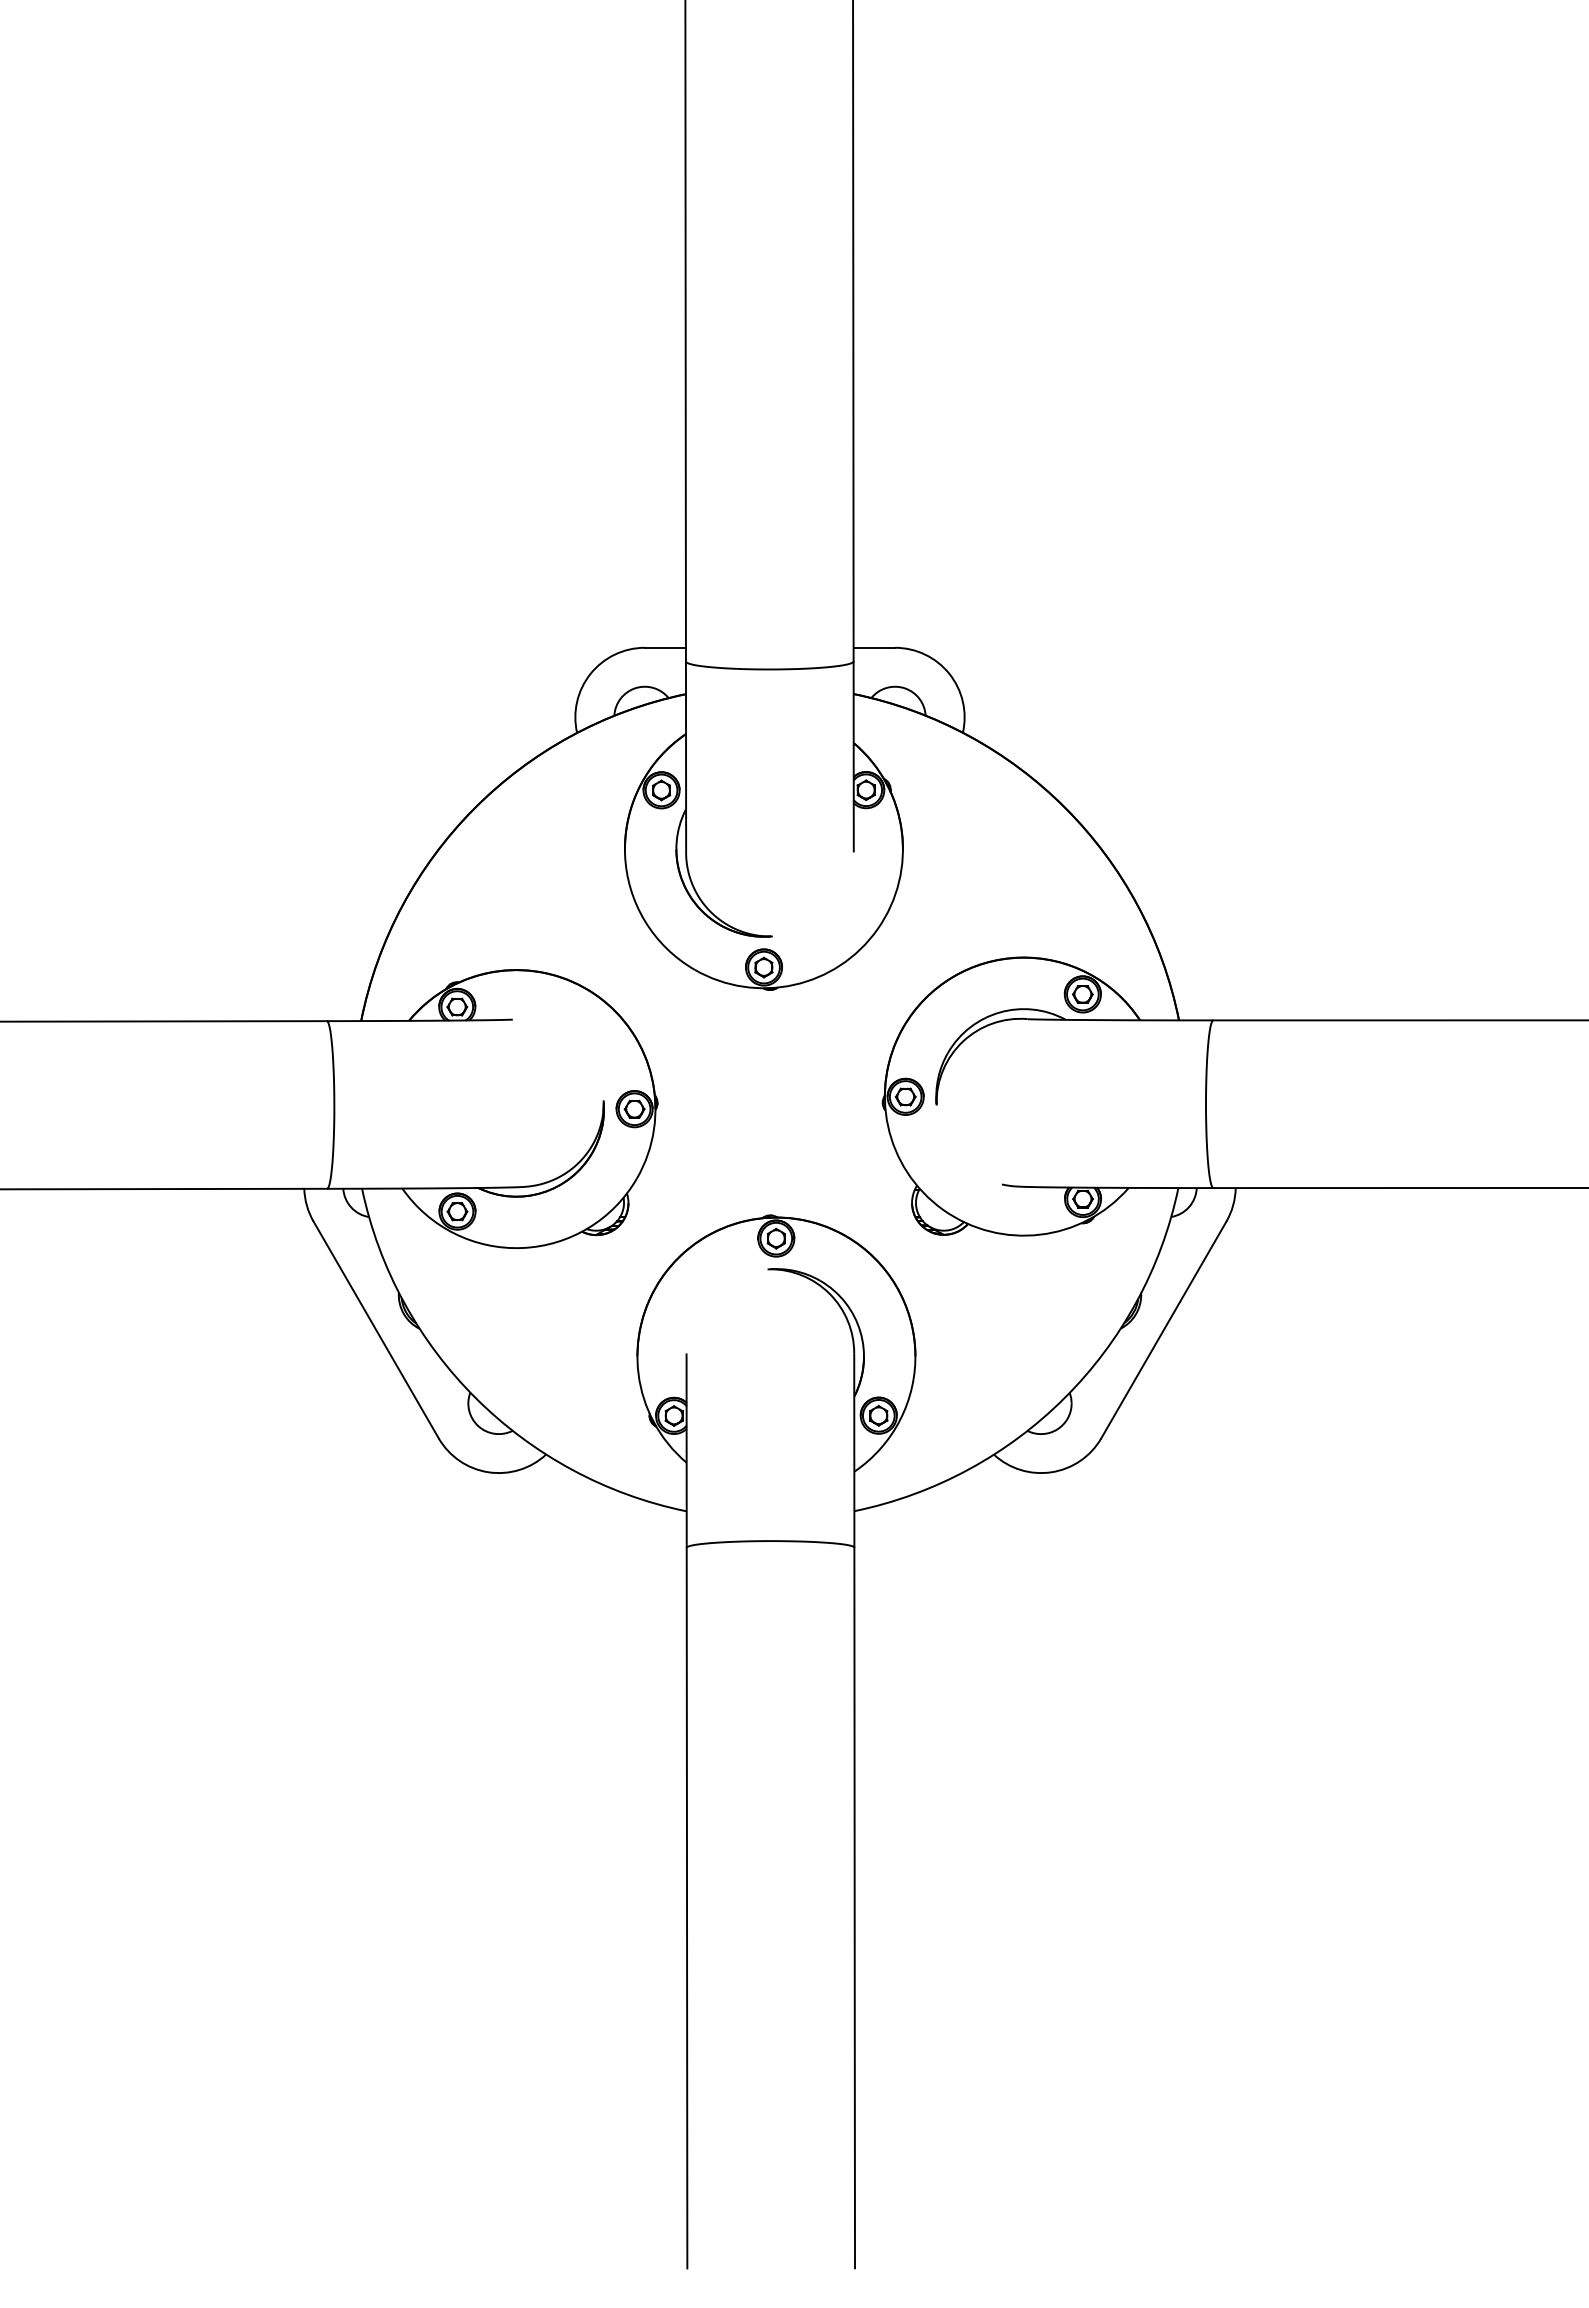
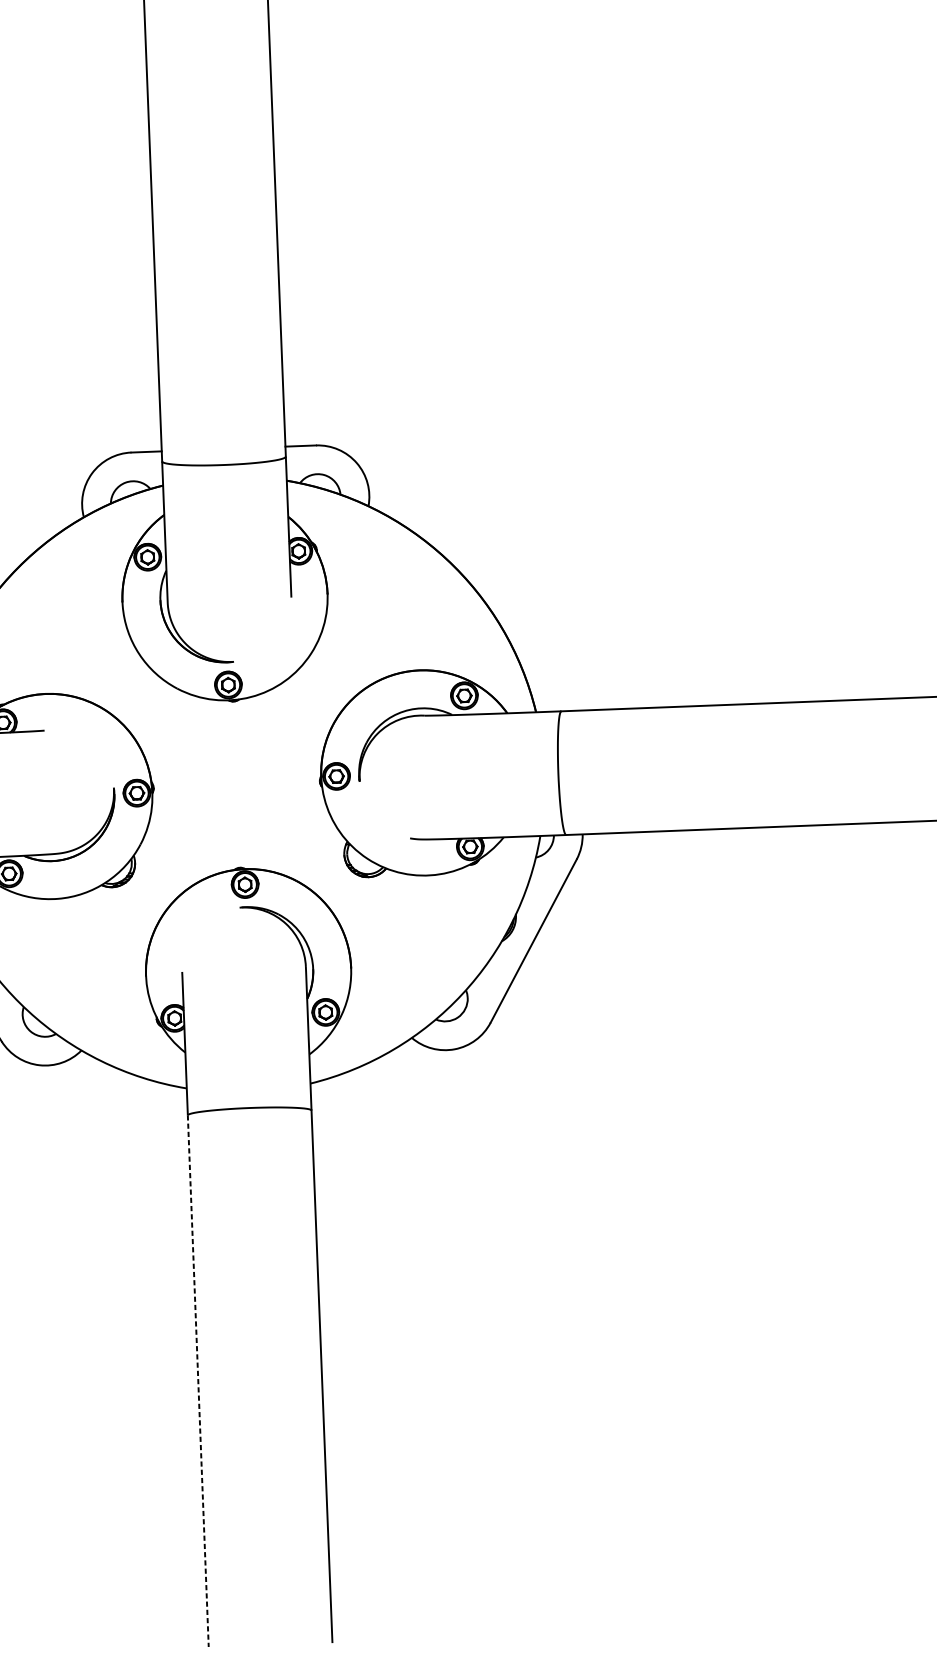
line: (687, 1908) -> (198, 1381), solid -> dashed

